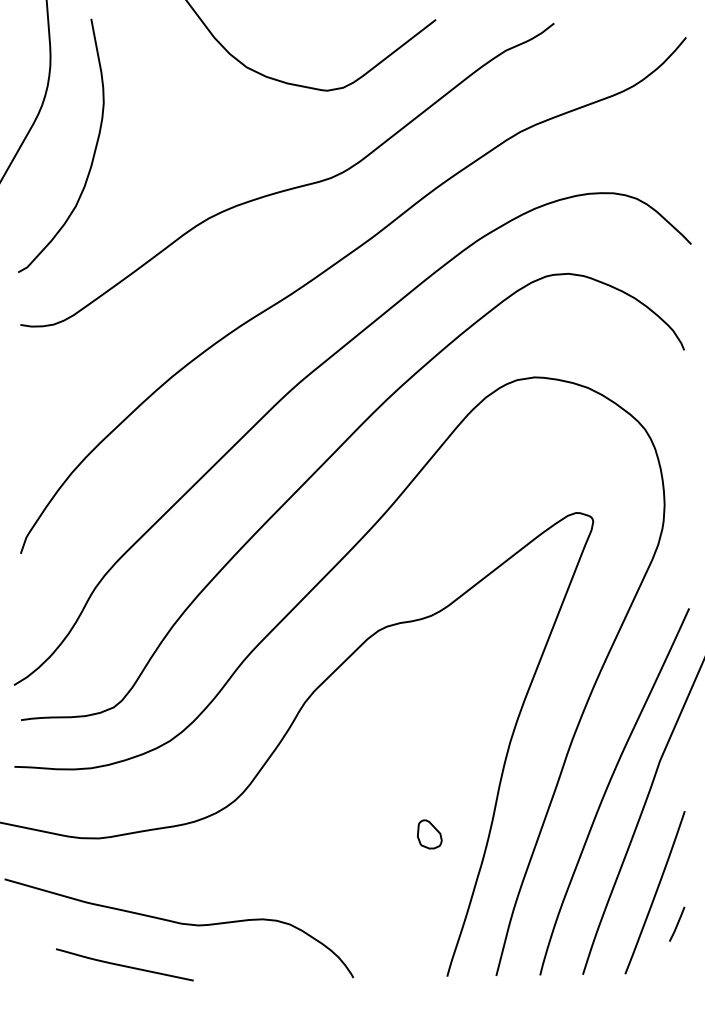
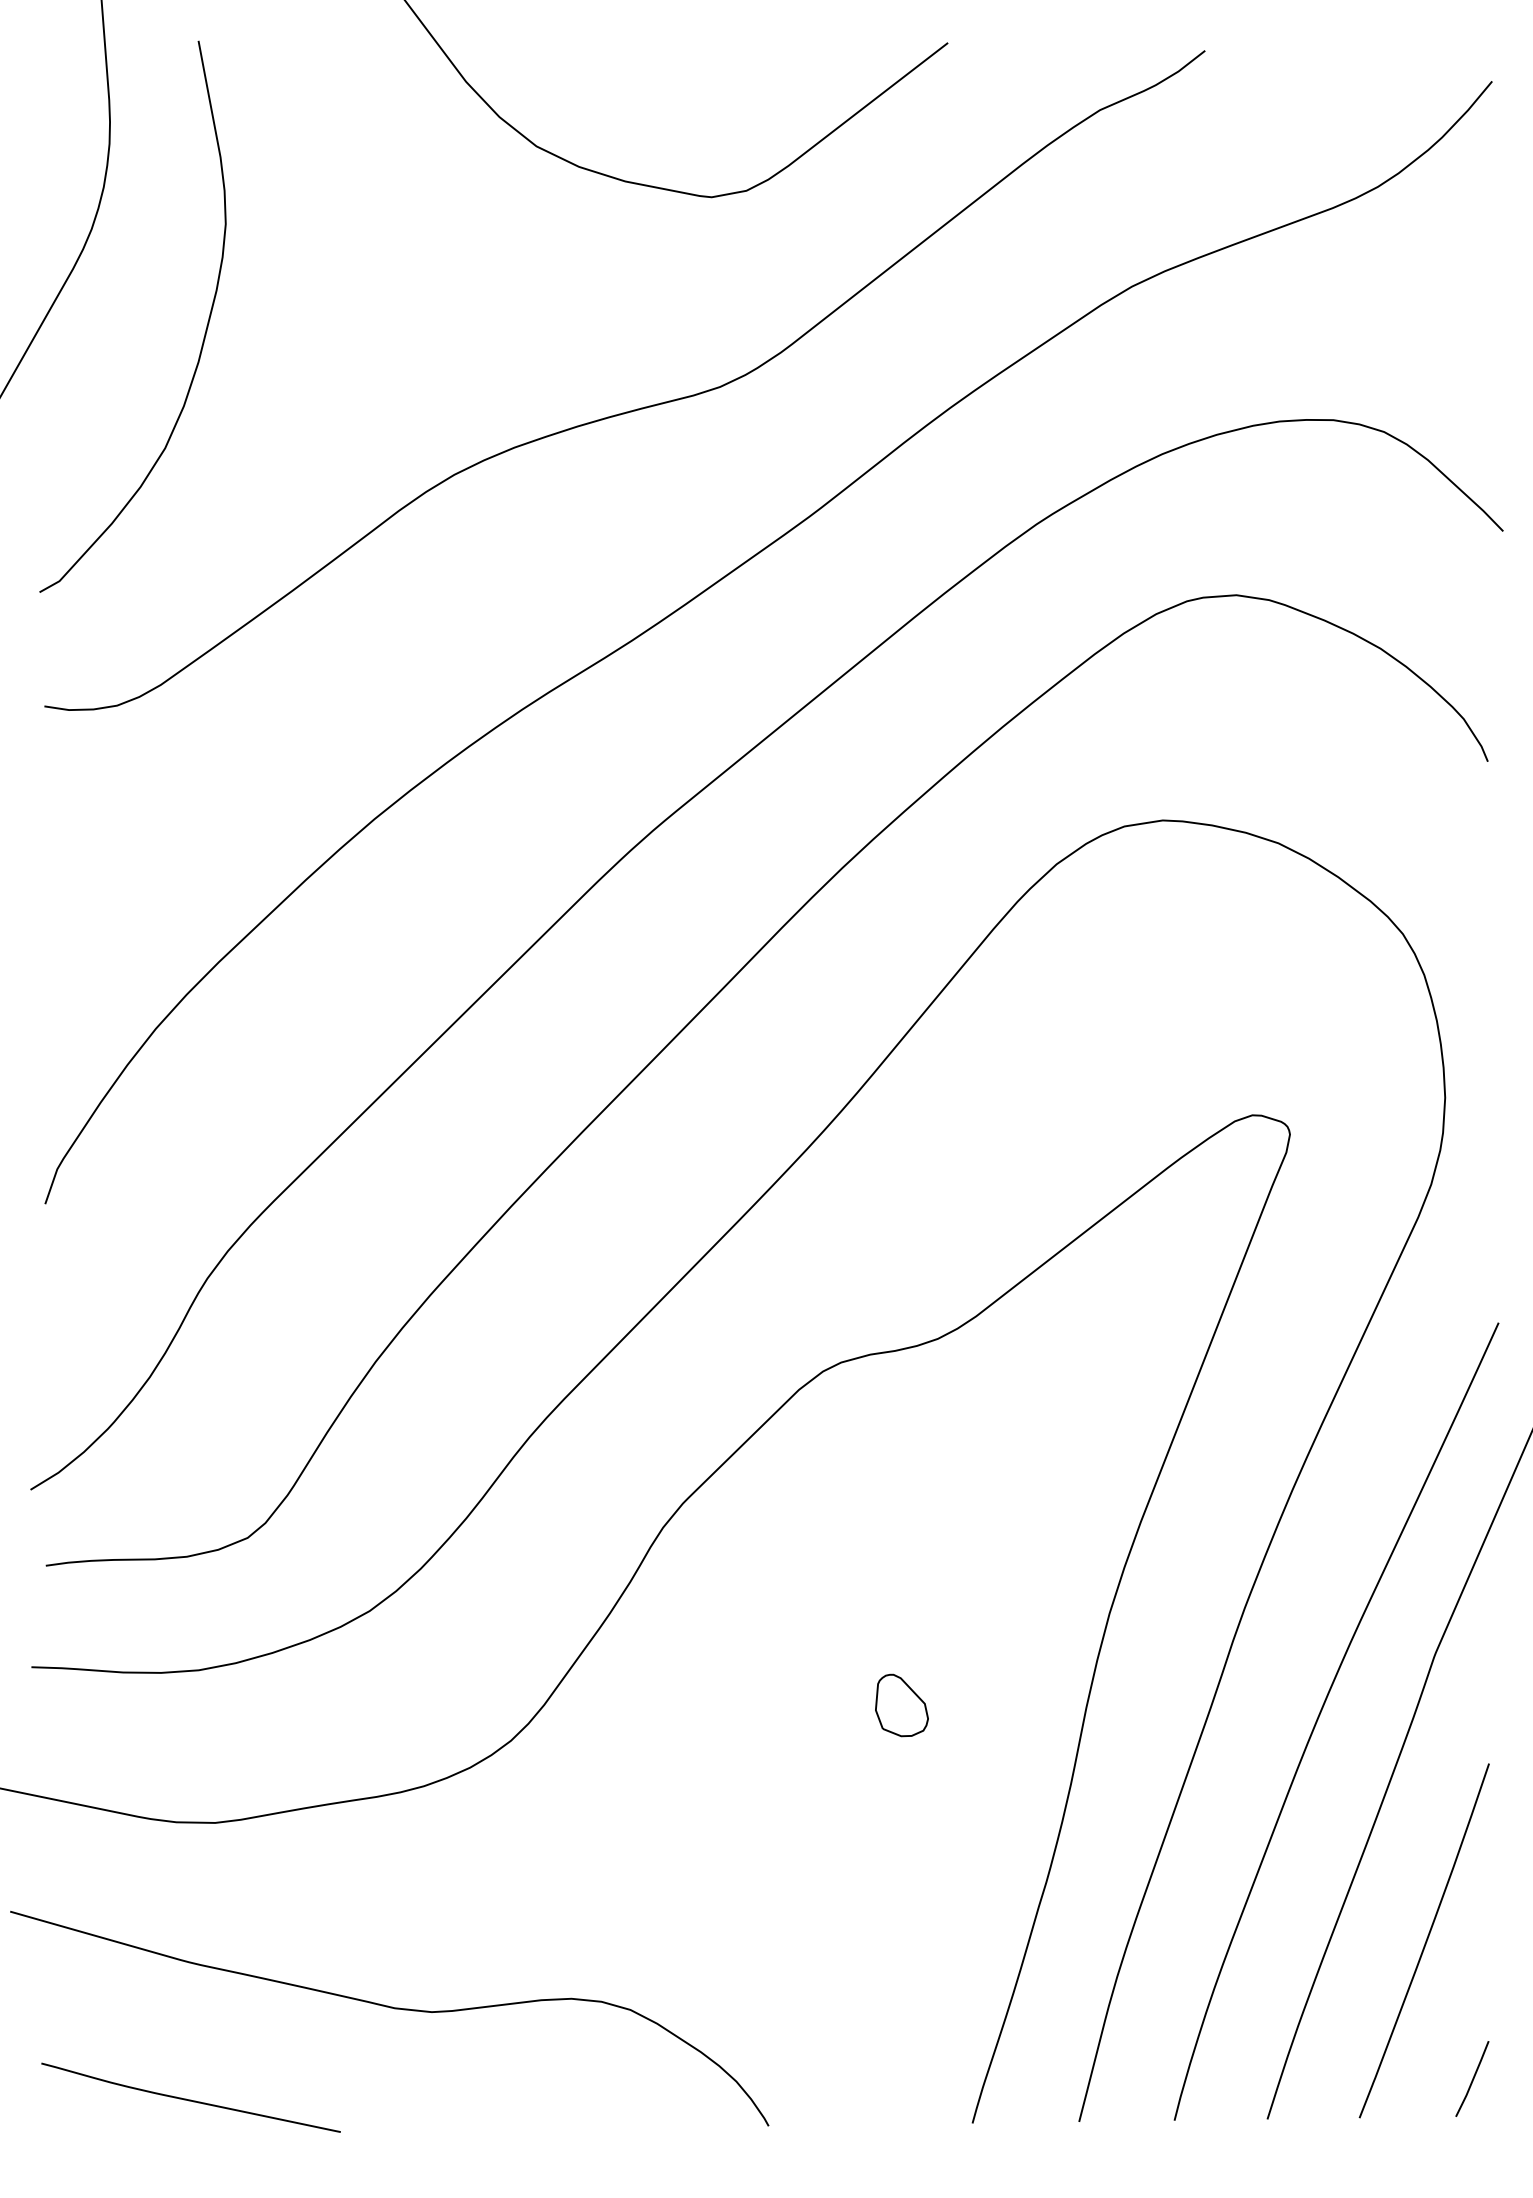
part: (429, 834) -> (901, 1705), moved
line: (677, 923) -> (1473, 2077), moved
curve: (124, 965) -> (190, 2099), moved

